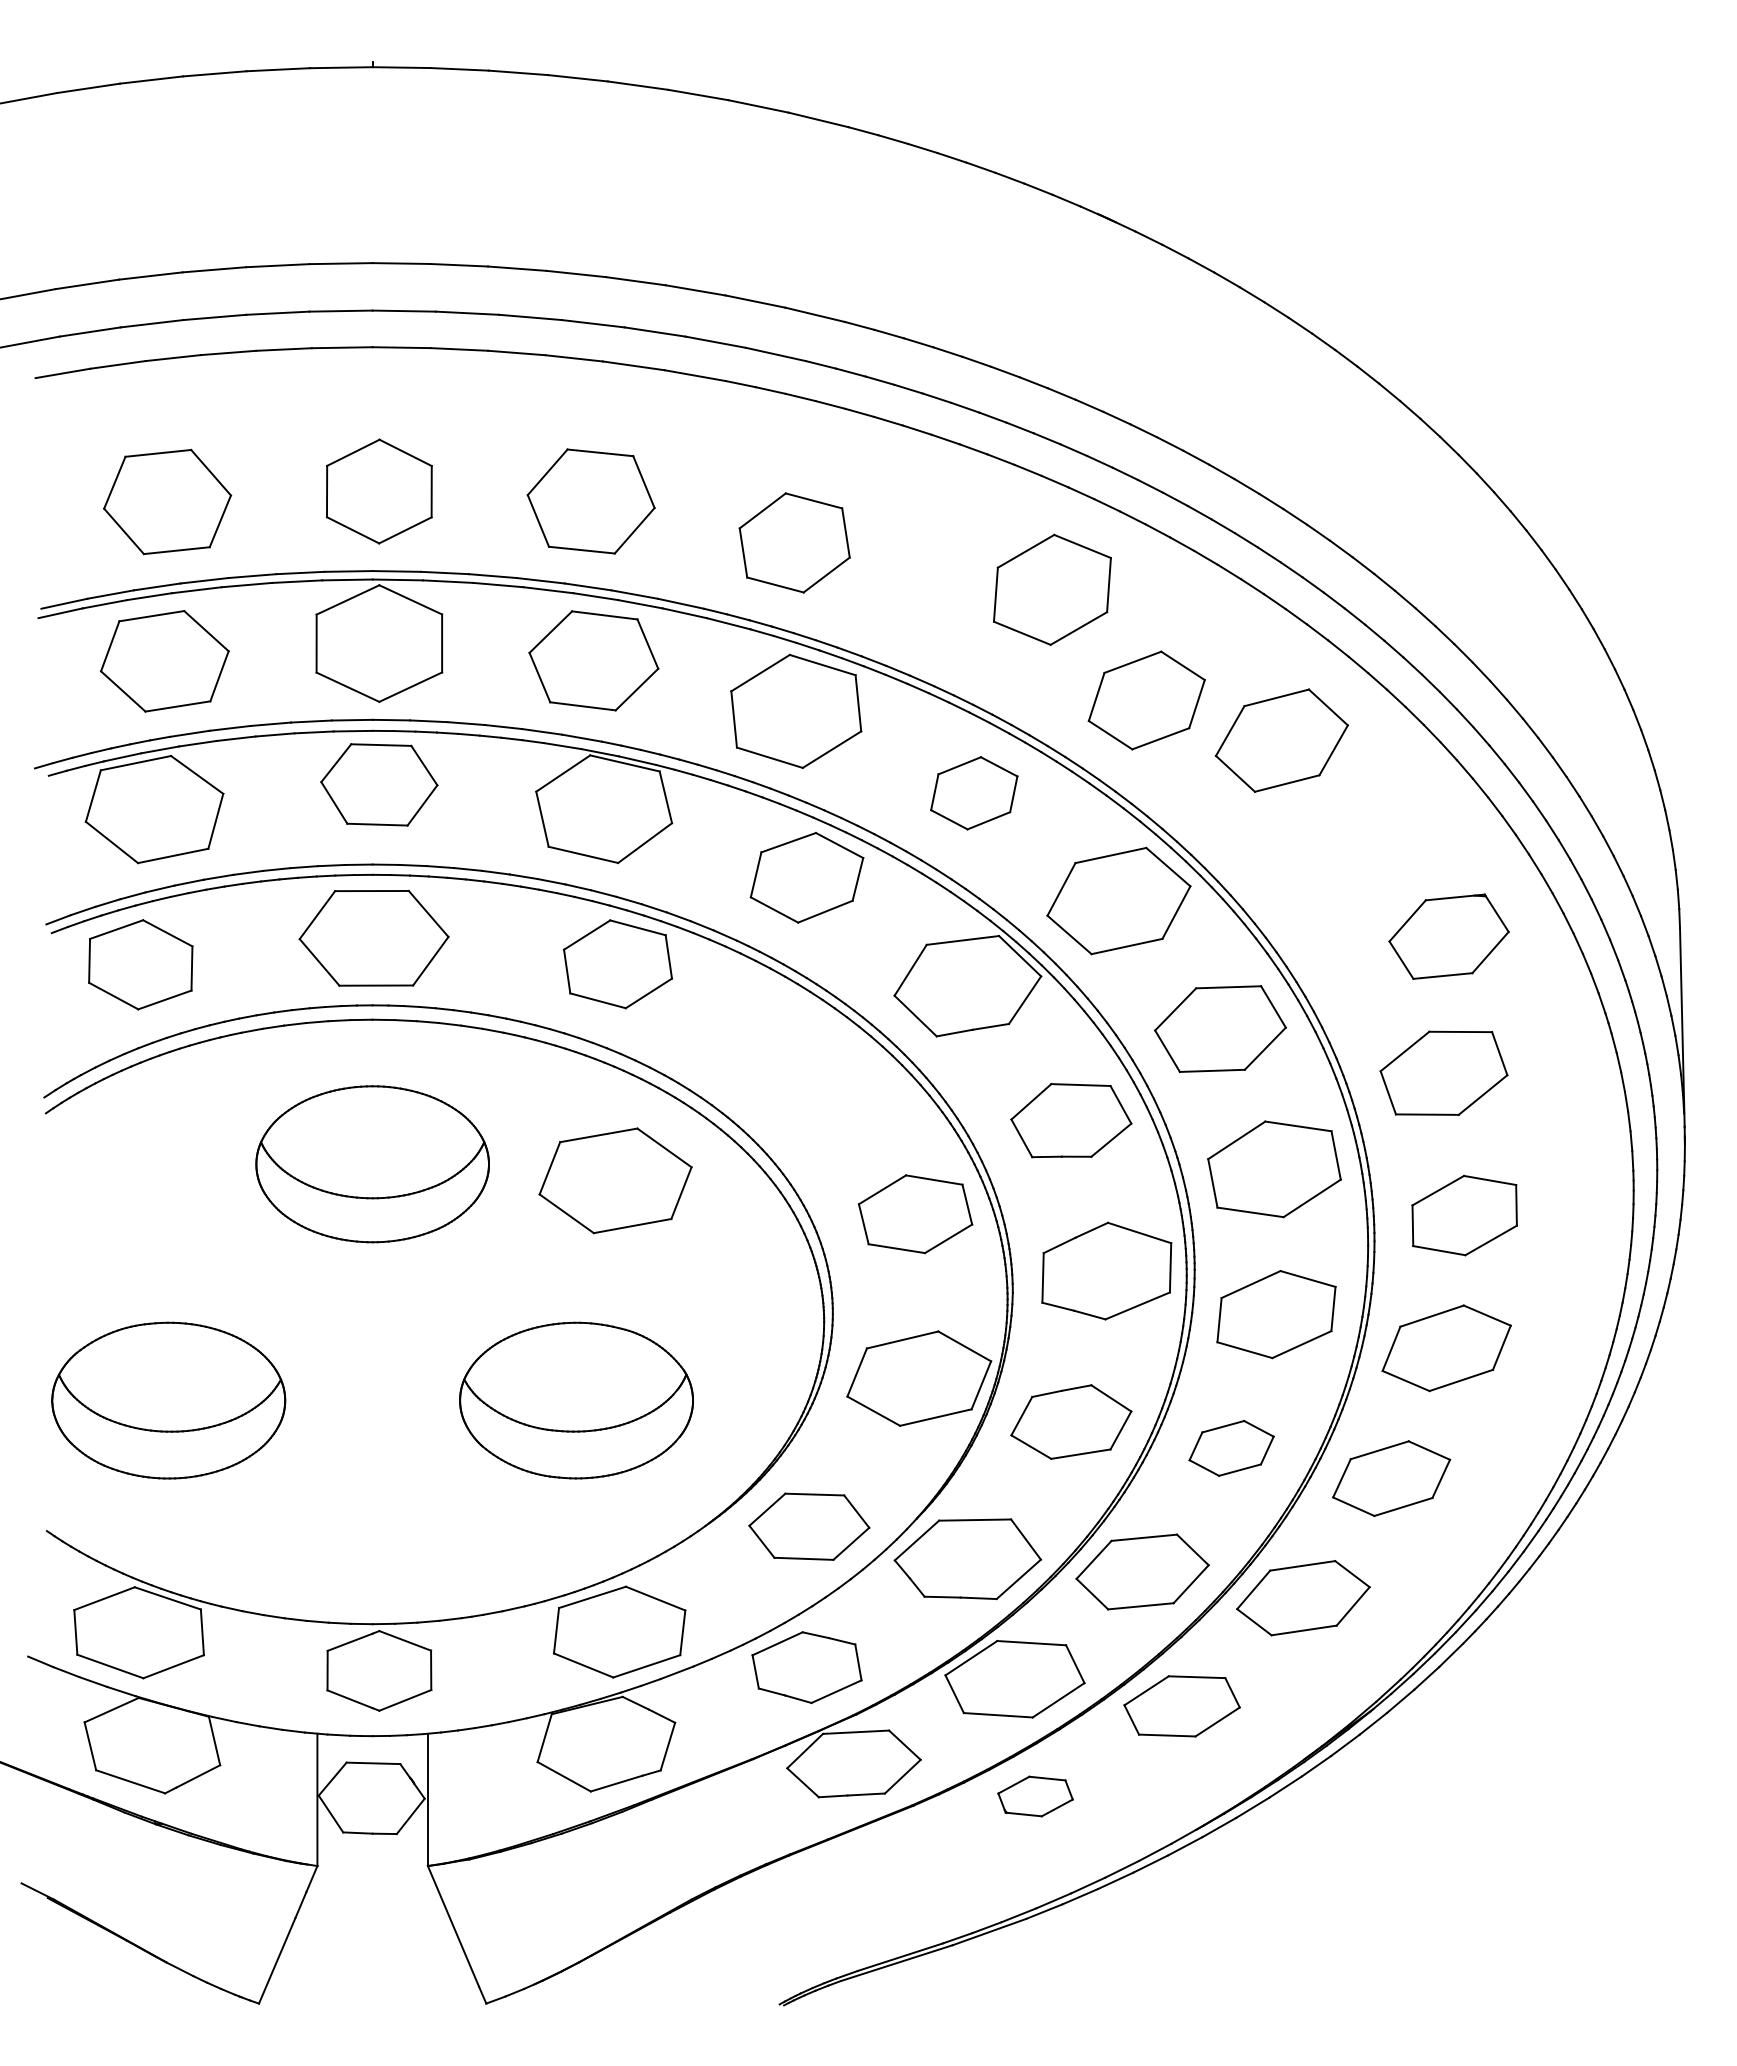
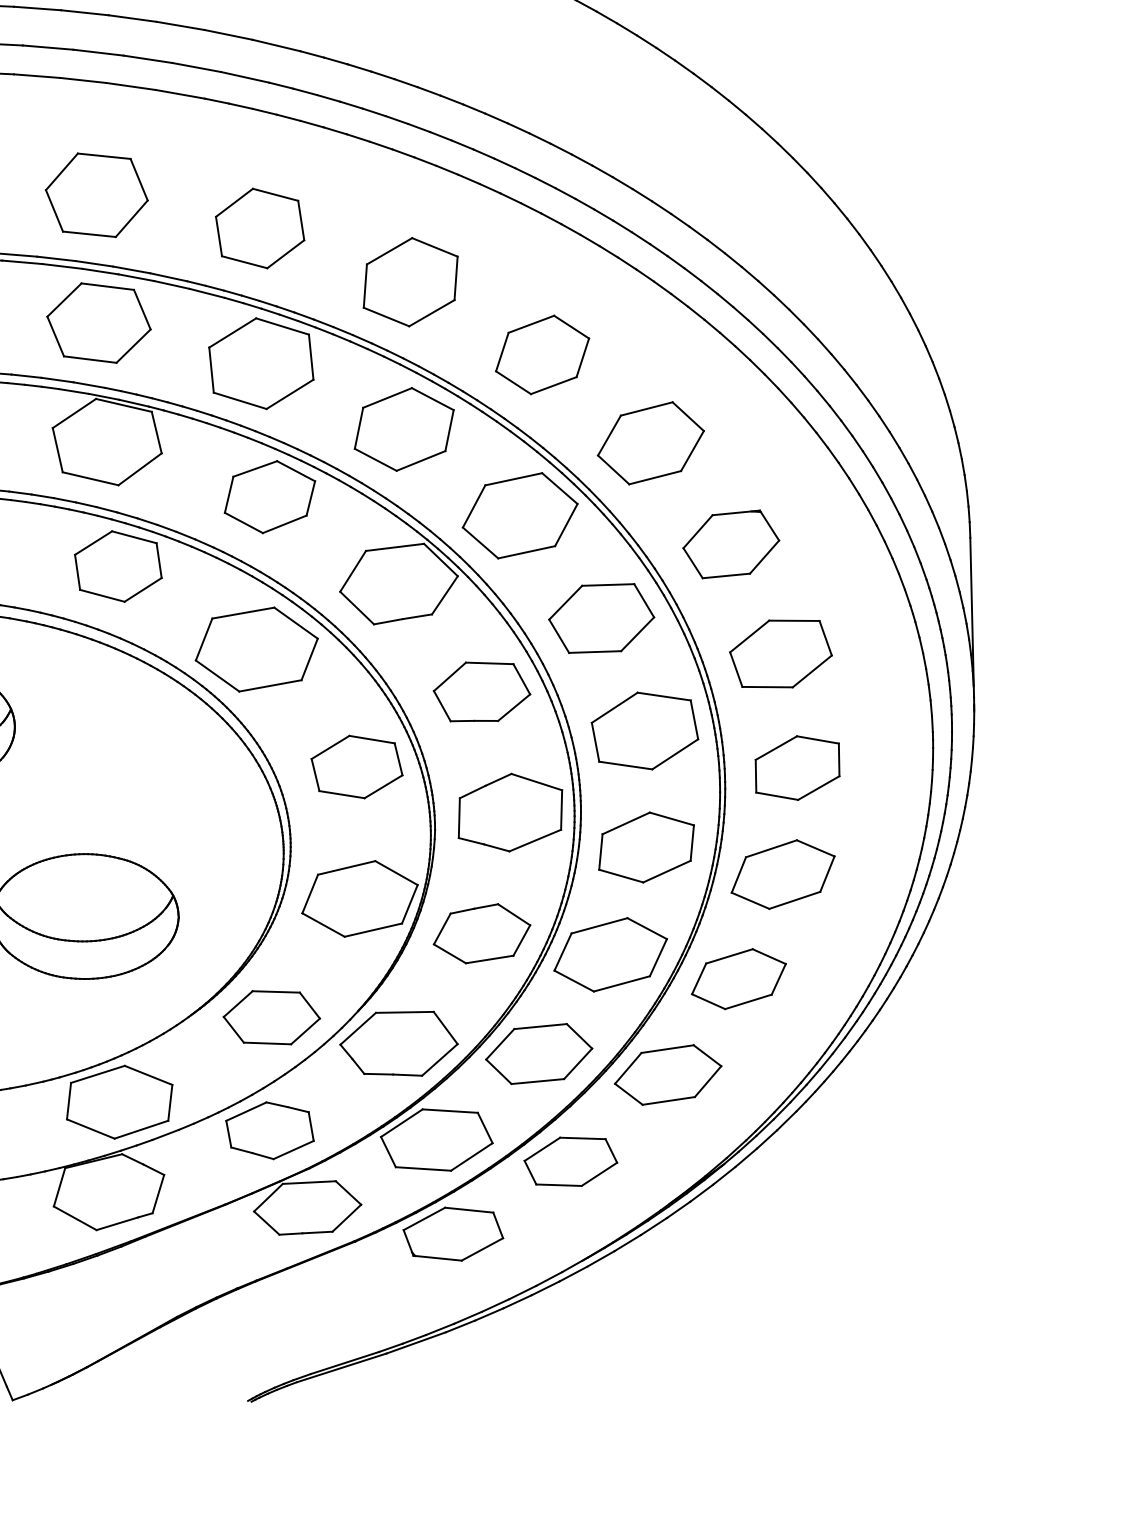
part: (1052, 589) -> (410, 281), moved
part: (1281, 740) -> (650, 443), moved
part: (973, 792) -> (403, 428), size x1.43
part: (1448, 936) -> (730, 544), moved
part: (615, 1180) -> (256, 649), moved
part: (1231, 1448) -> (610, 954), size x1.67
part: (1035, 1796) -> (453, 1234), size x1.67

